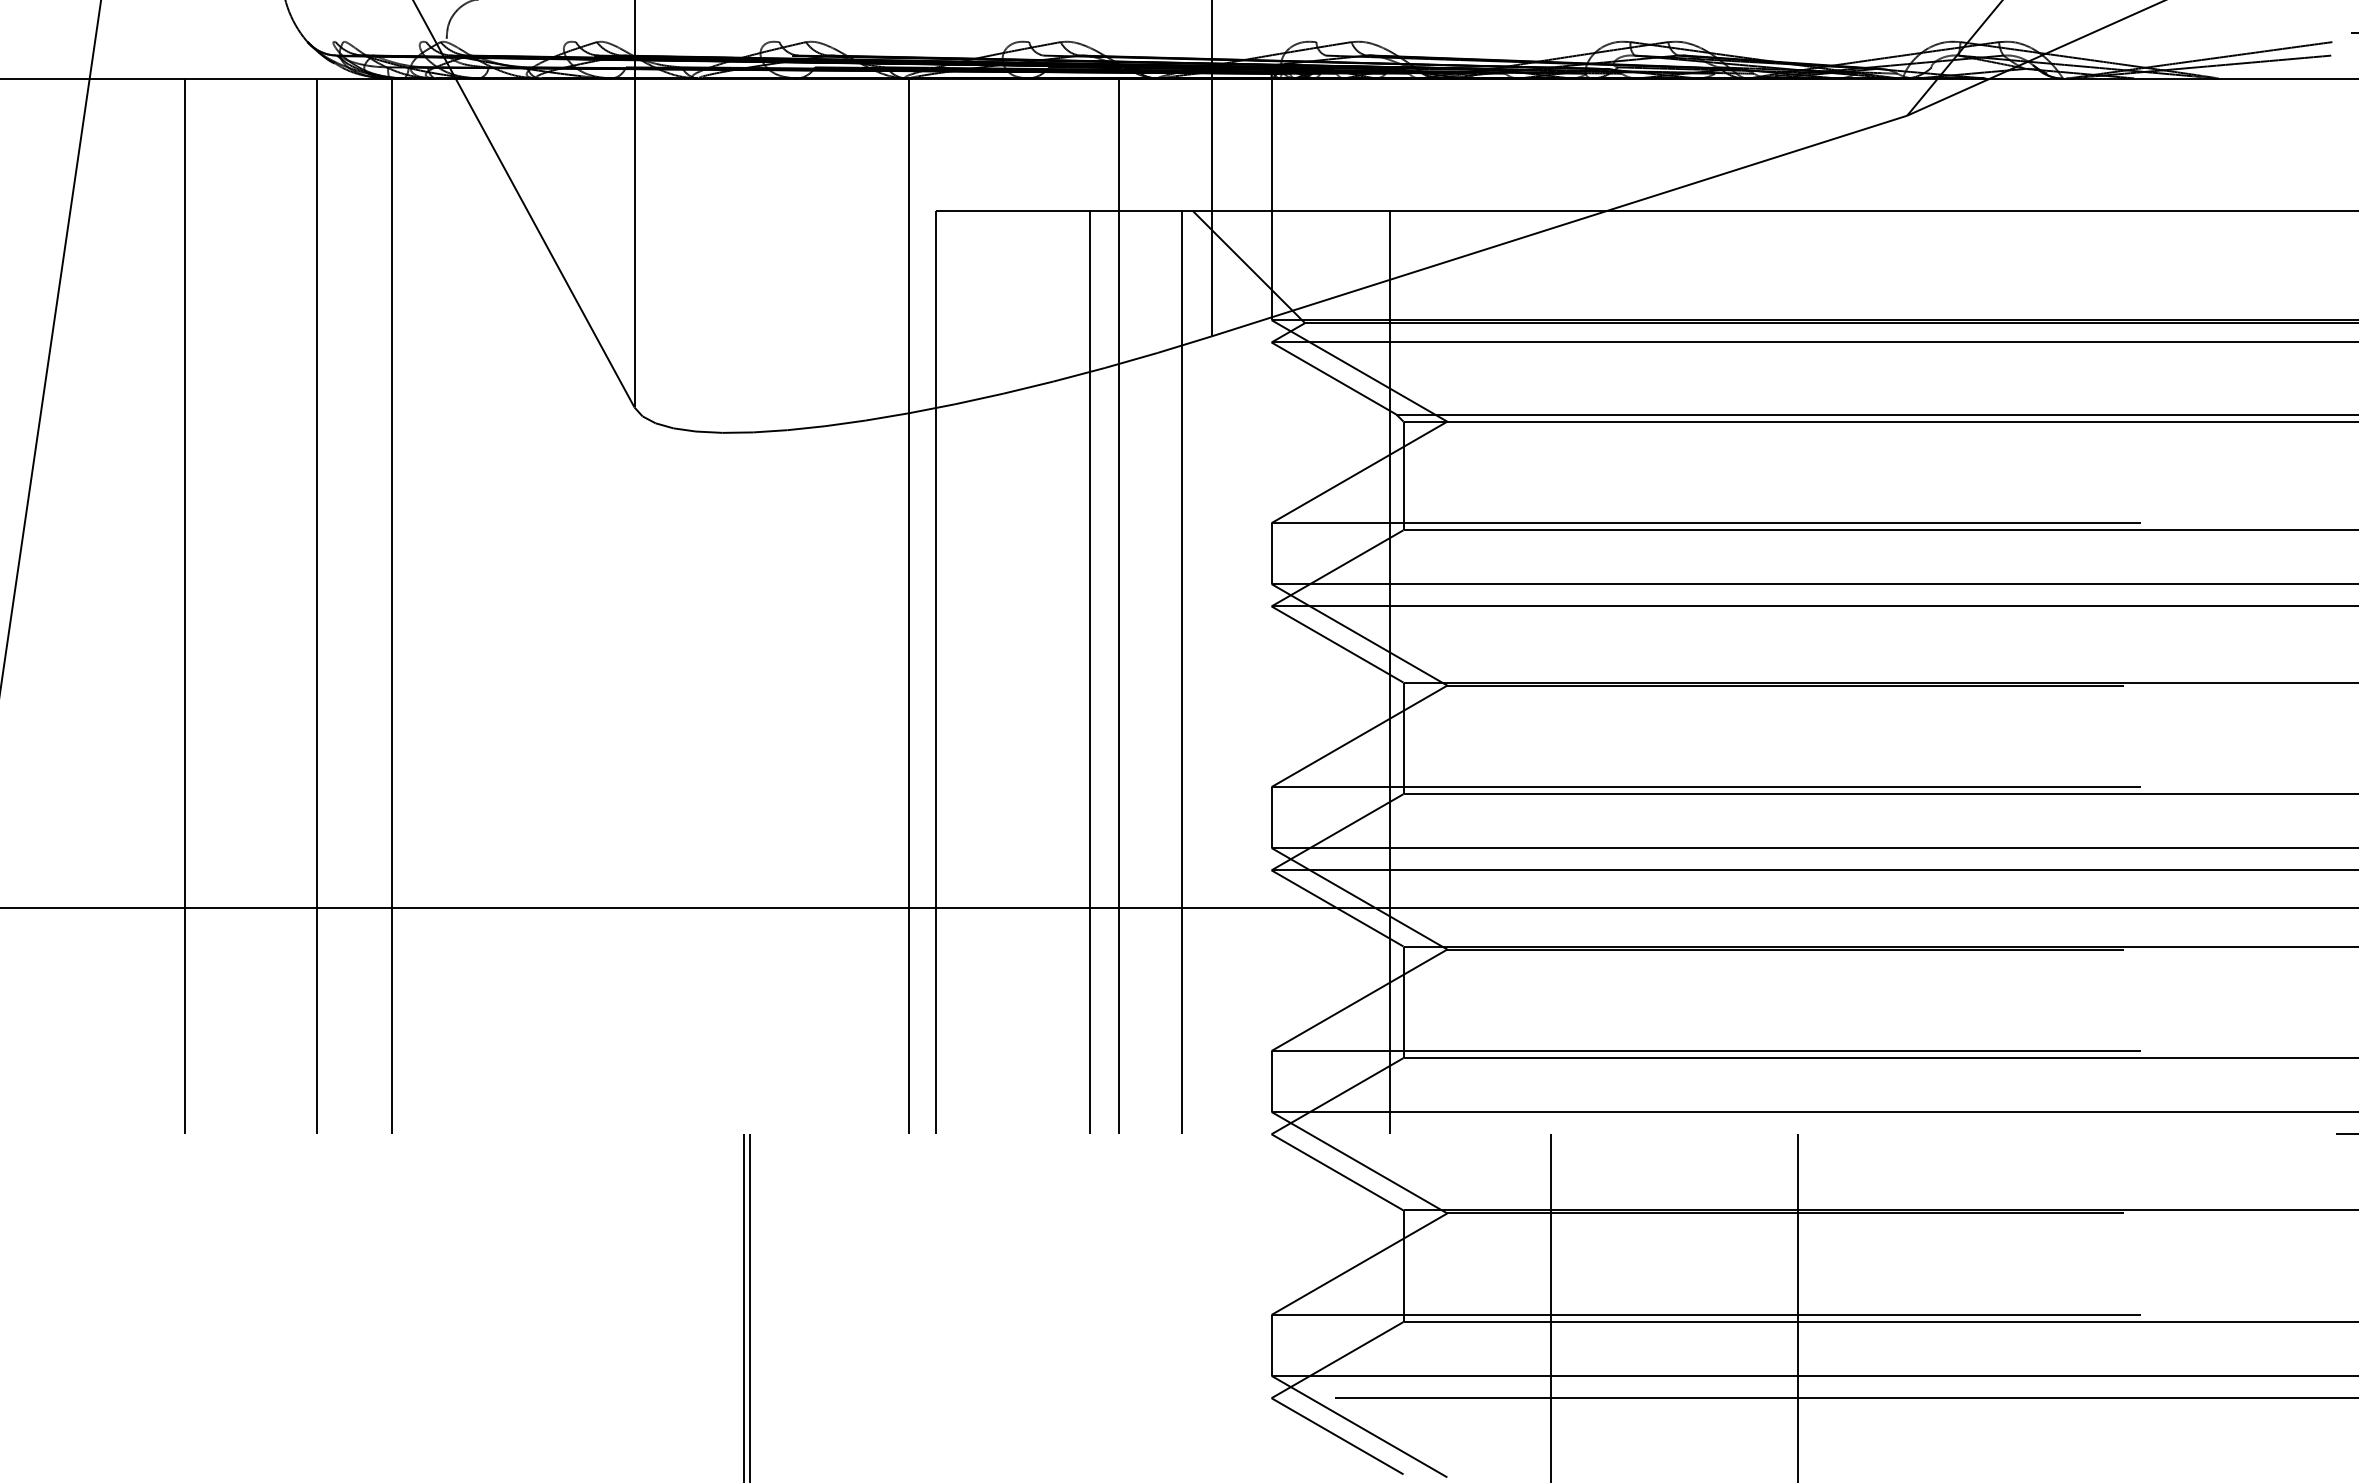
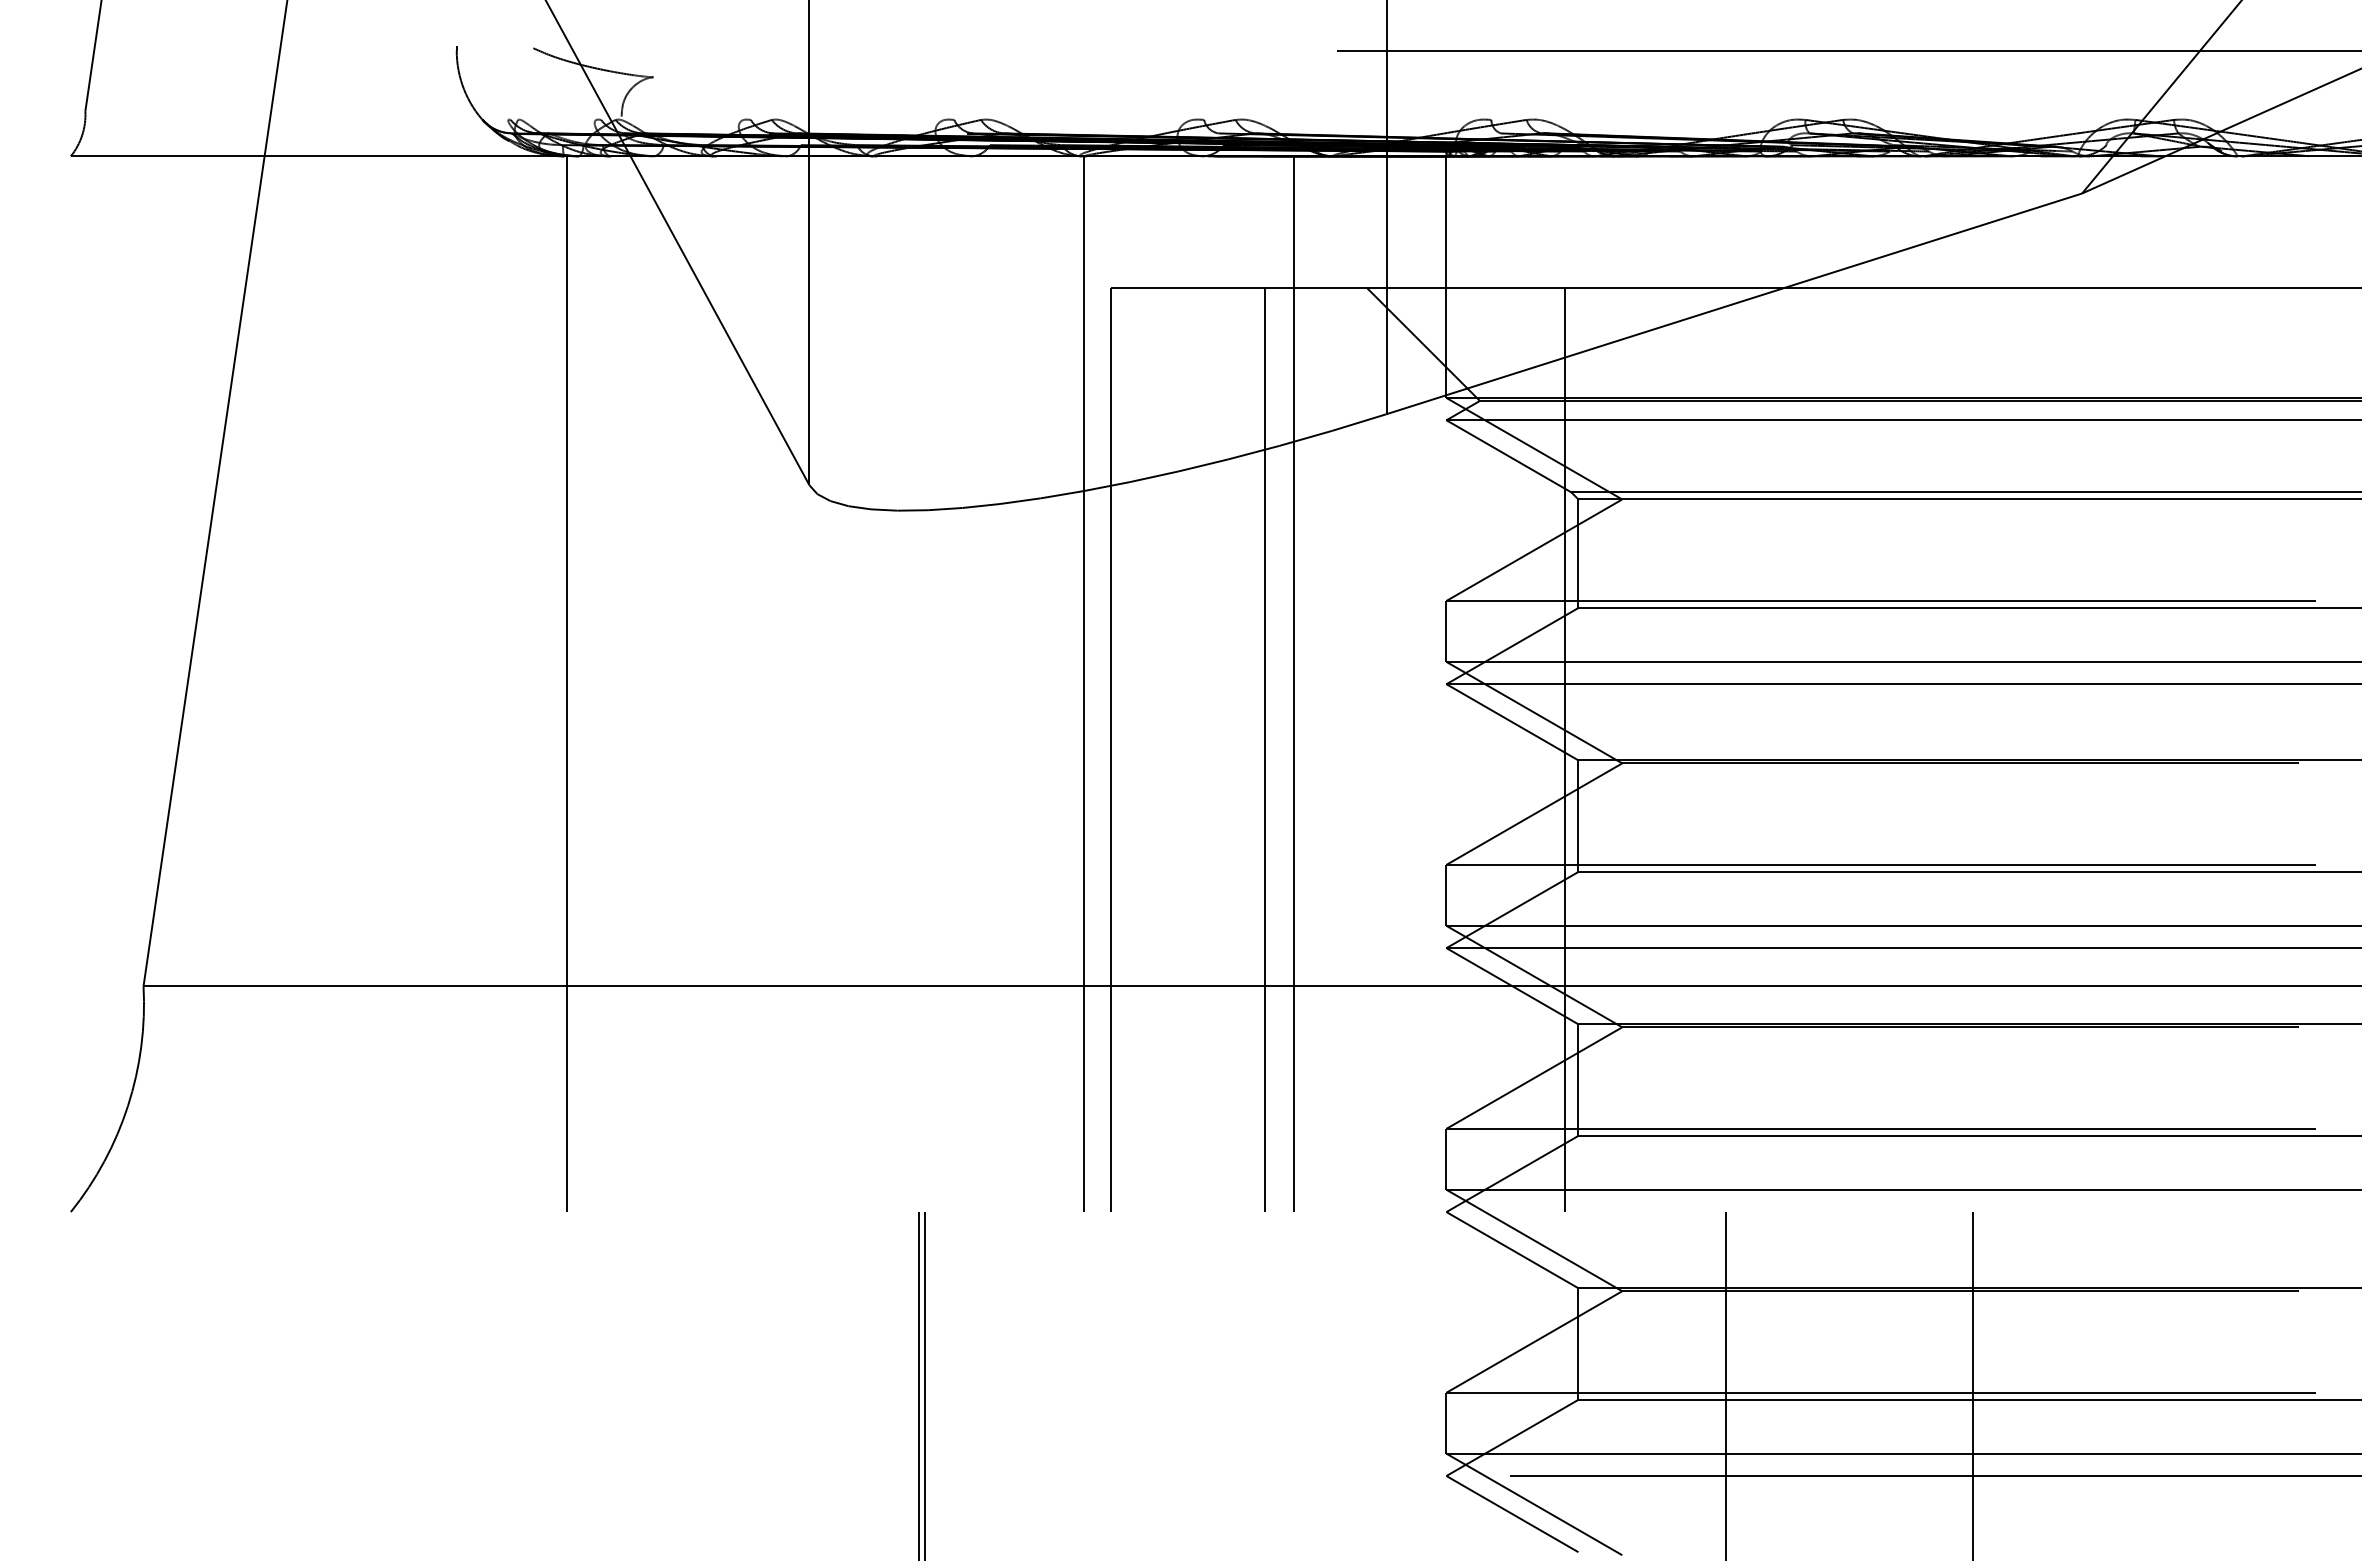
line: (185, 606) -> (360, 684), removed
line: (317, 606) -> (492, 684), removed
line: (1182, 672) -> (1357, 750), removed

